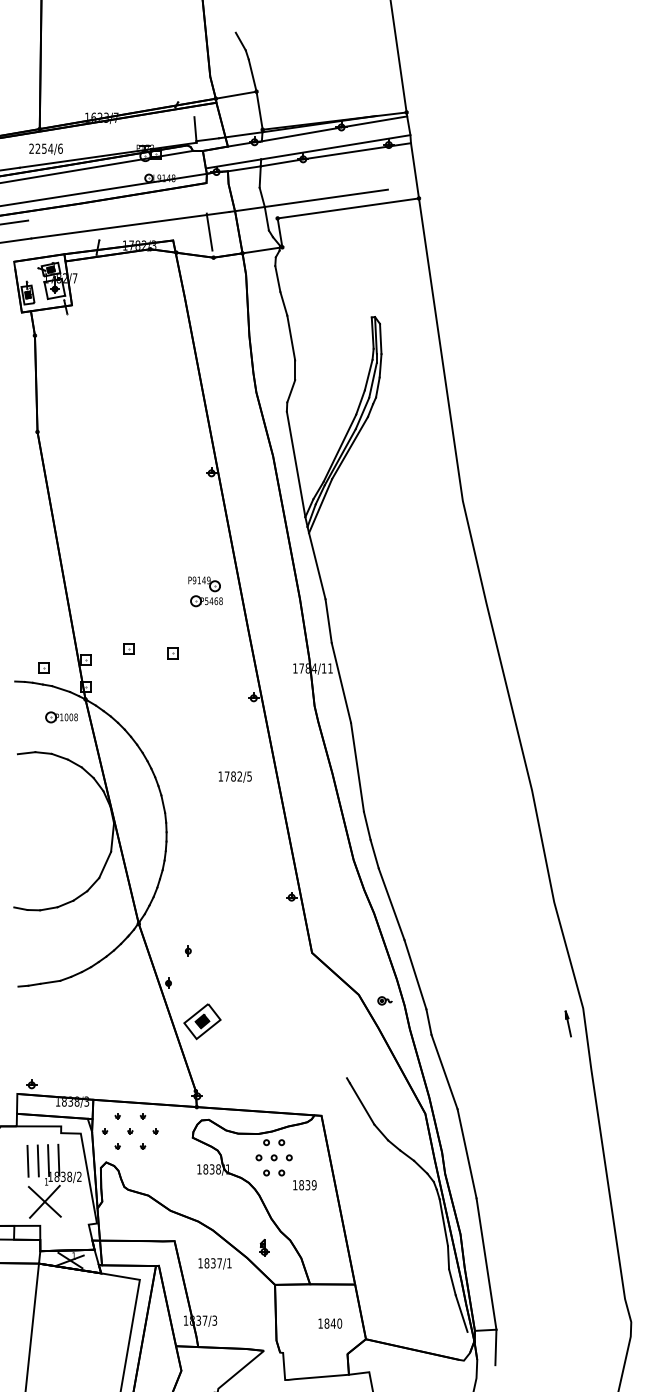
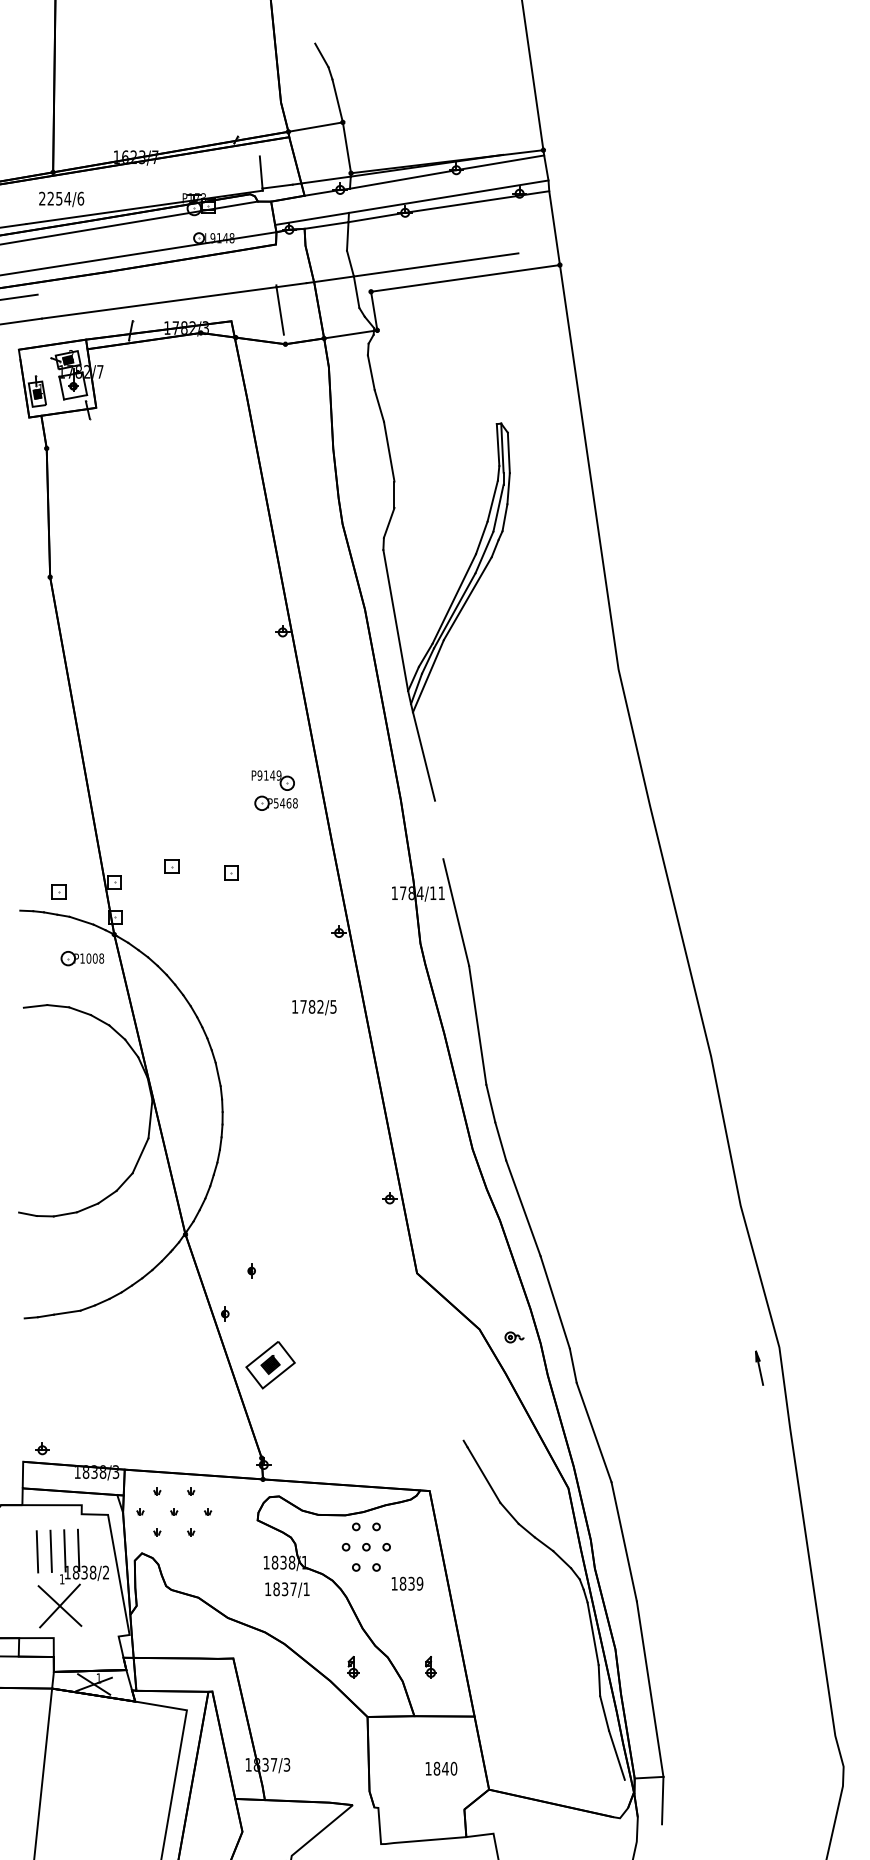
line: (328, 621) -> (439, 830), removed
text: (234, 776) -> (313, 1006), moved
part: (322, 1247) -> (430, 1667), added
text: (214, 1263) -> (286, 1589), moved

